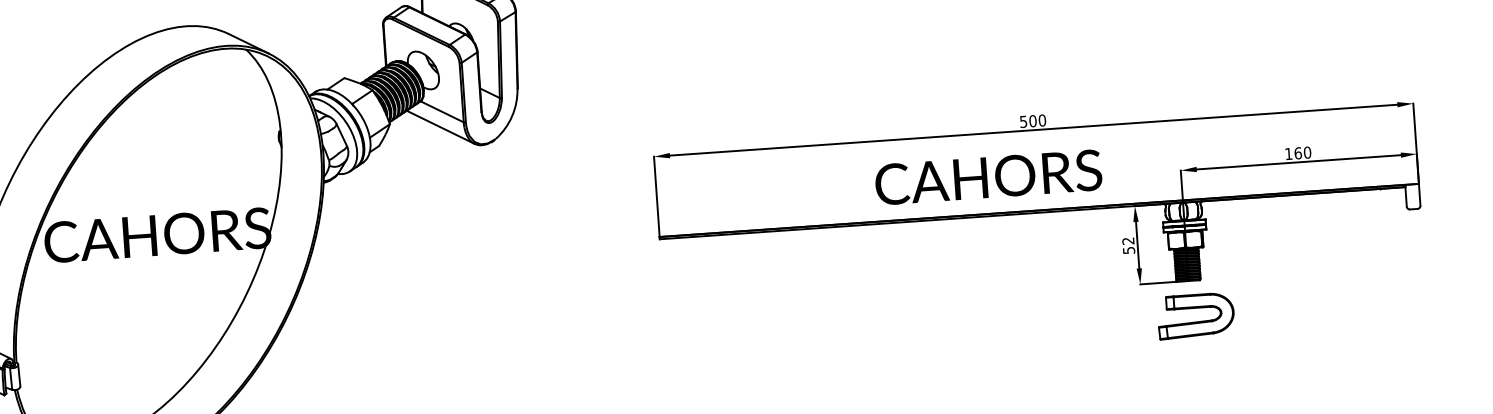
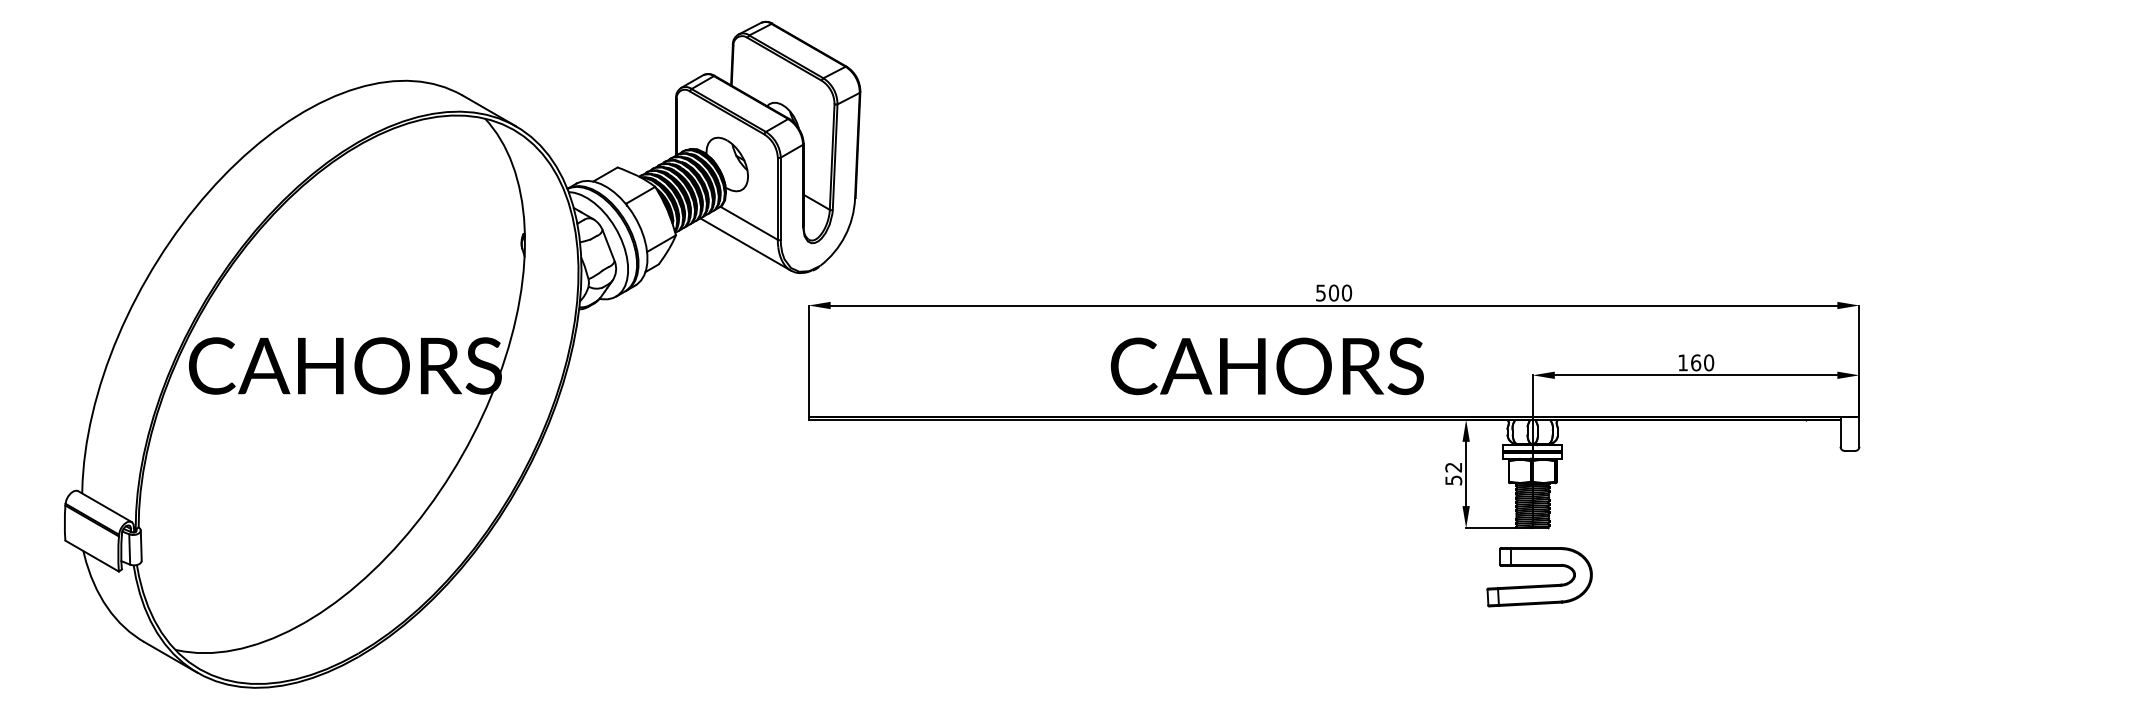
part: (1039, 213) -> (1334, 420), moved

